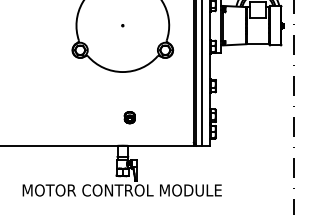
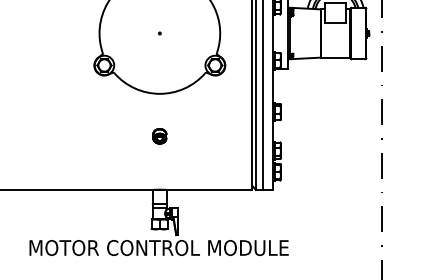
part: (129, 117) -> (159, 136), moved

